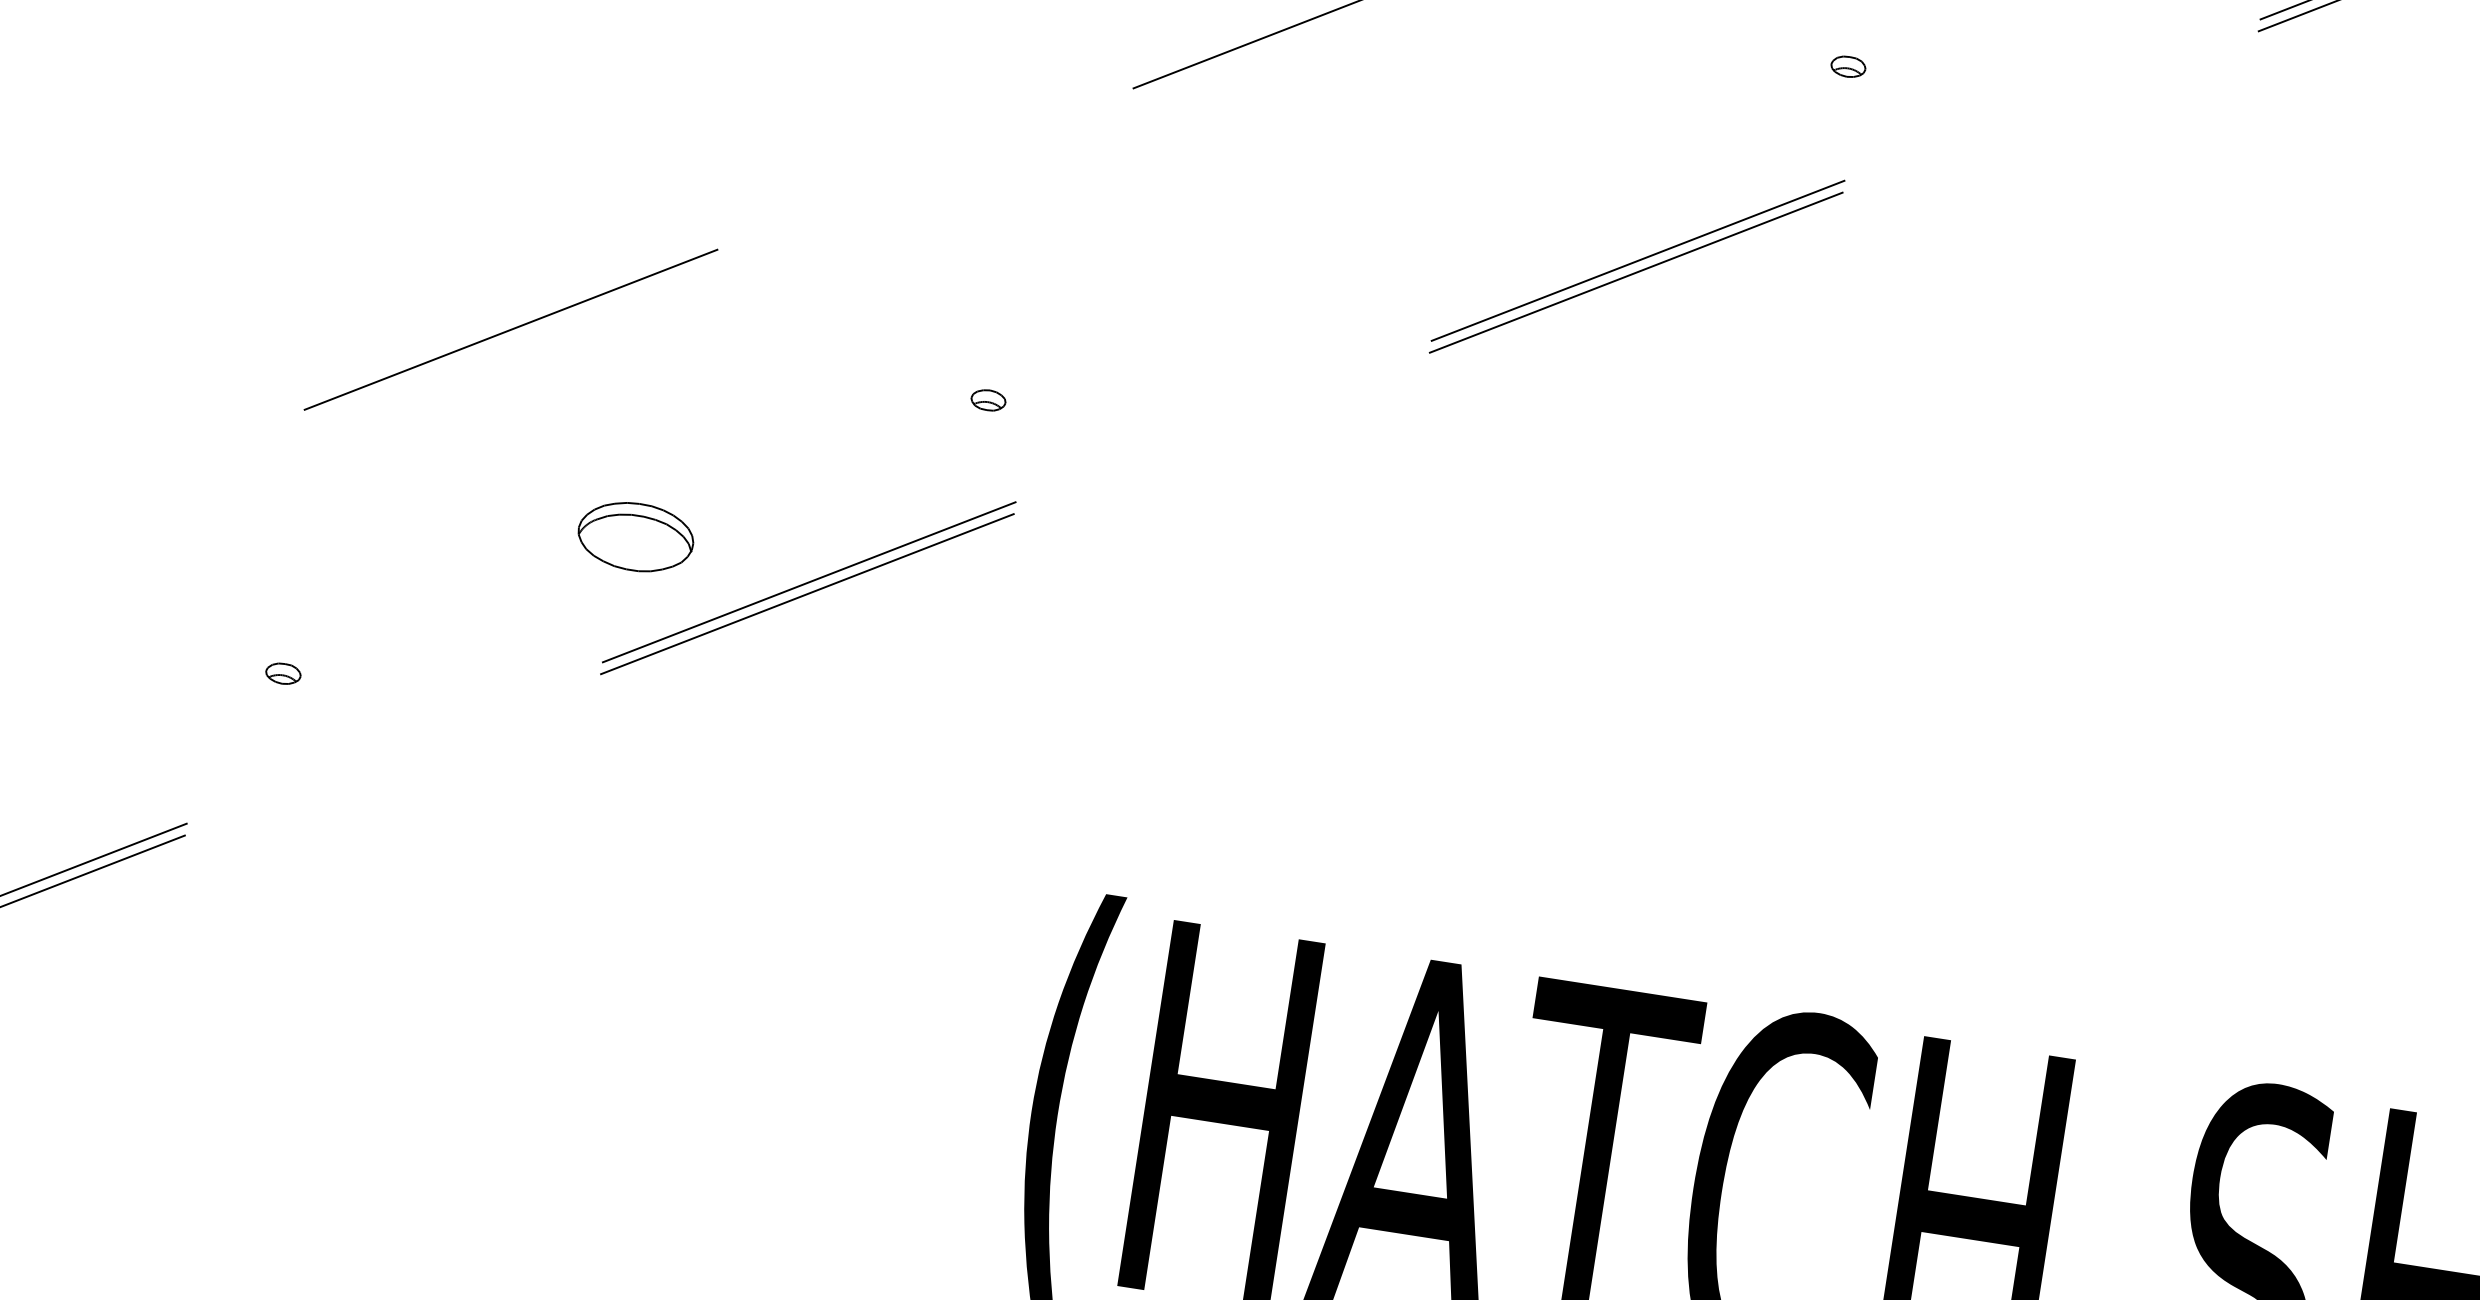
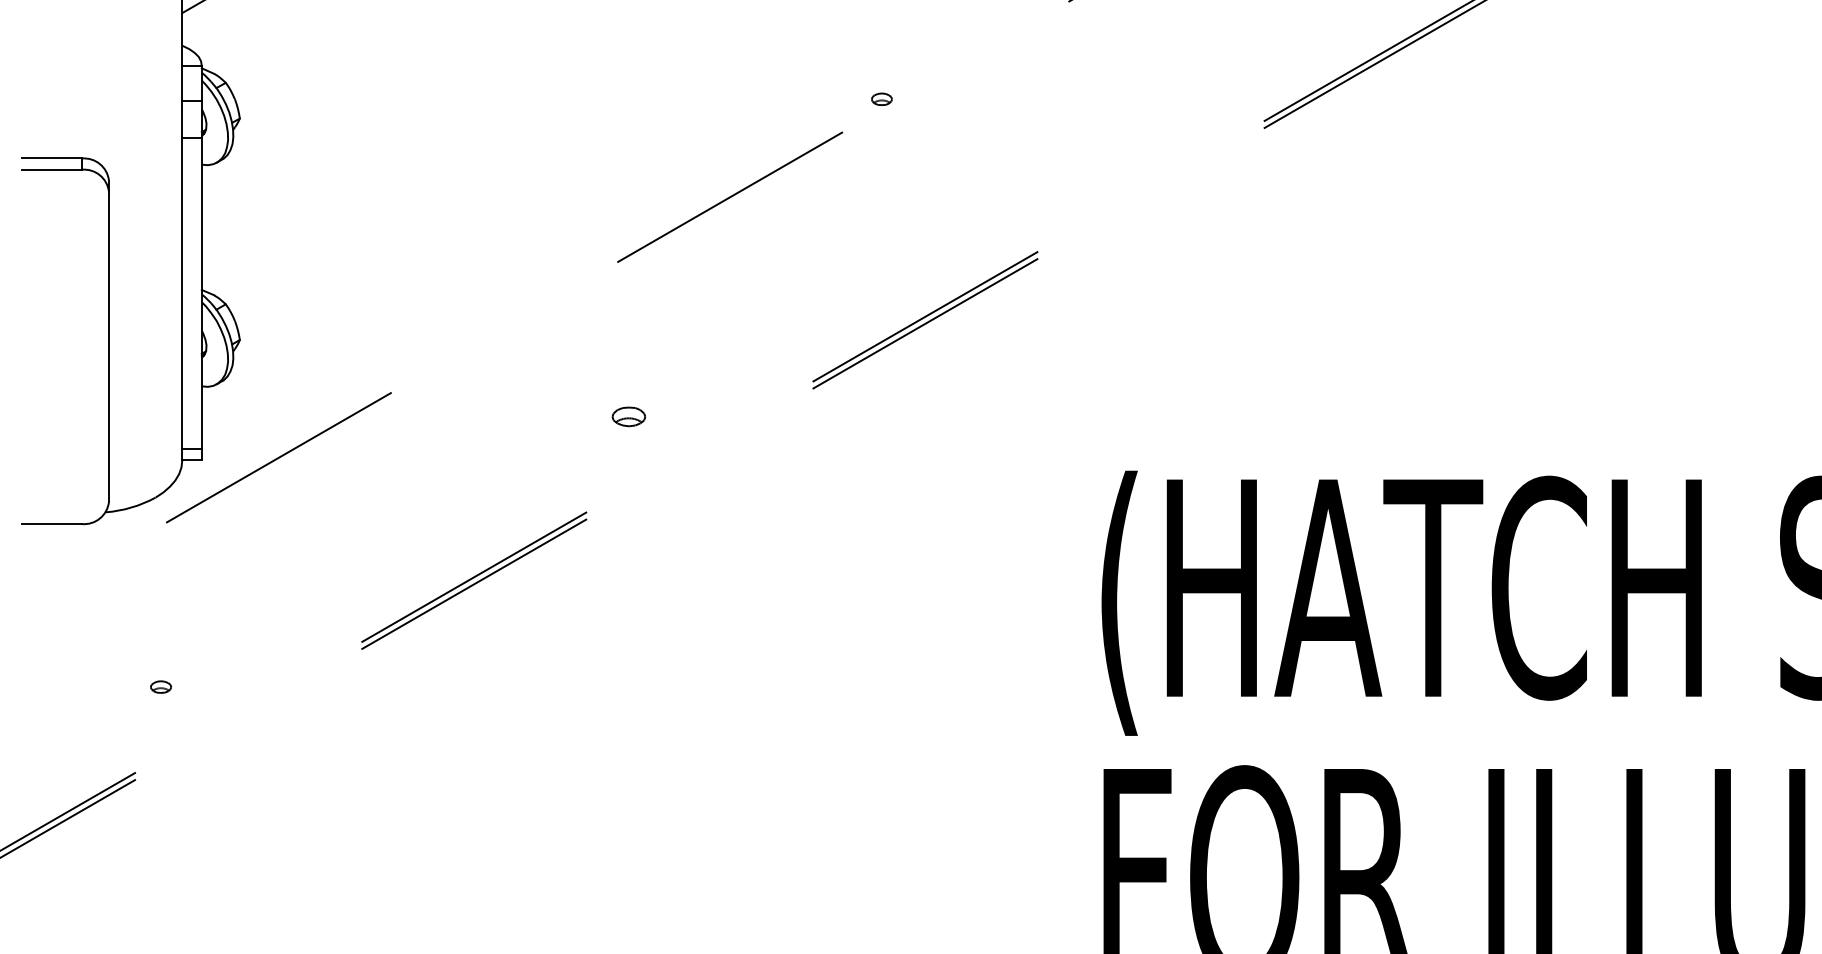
part: (988, 398) -> (881, 98), moved
part: (635, 535) -> (820, 305), removed
part: (284, 673) -> (629, 416), size x1.6

